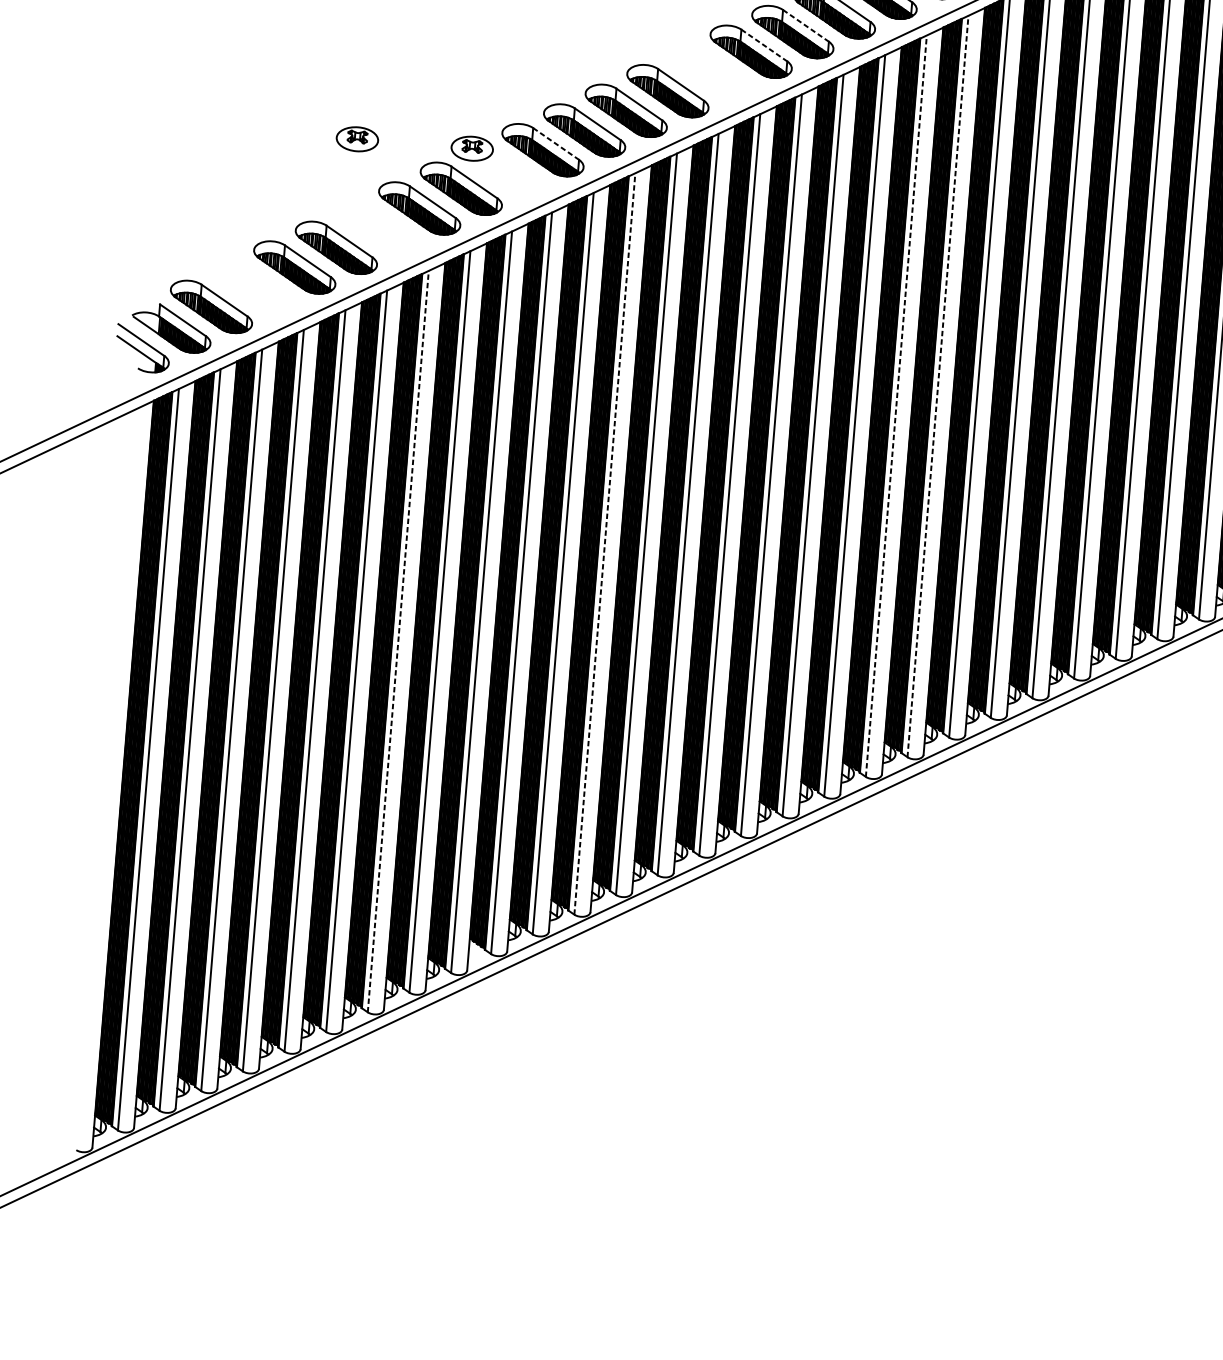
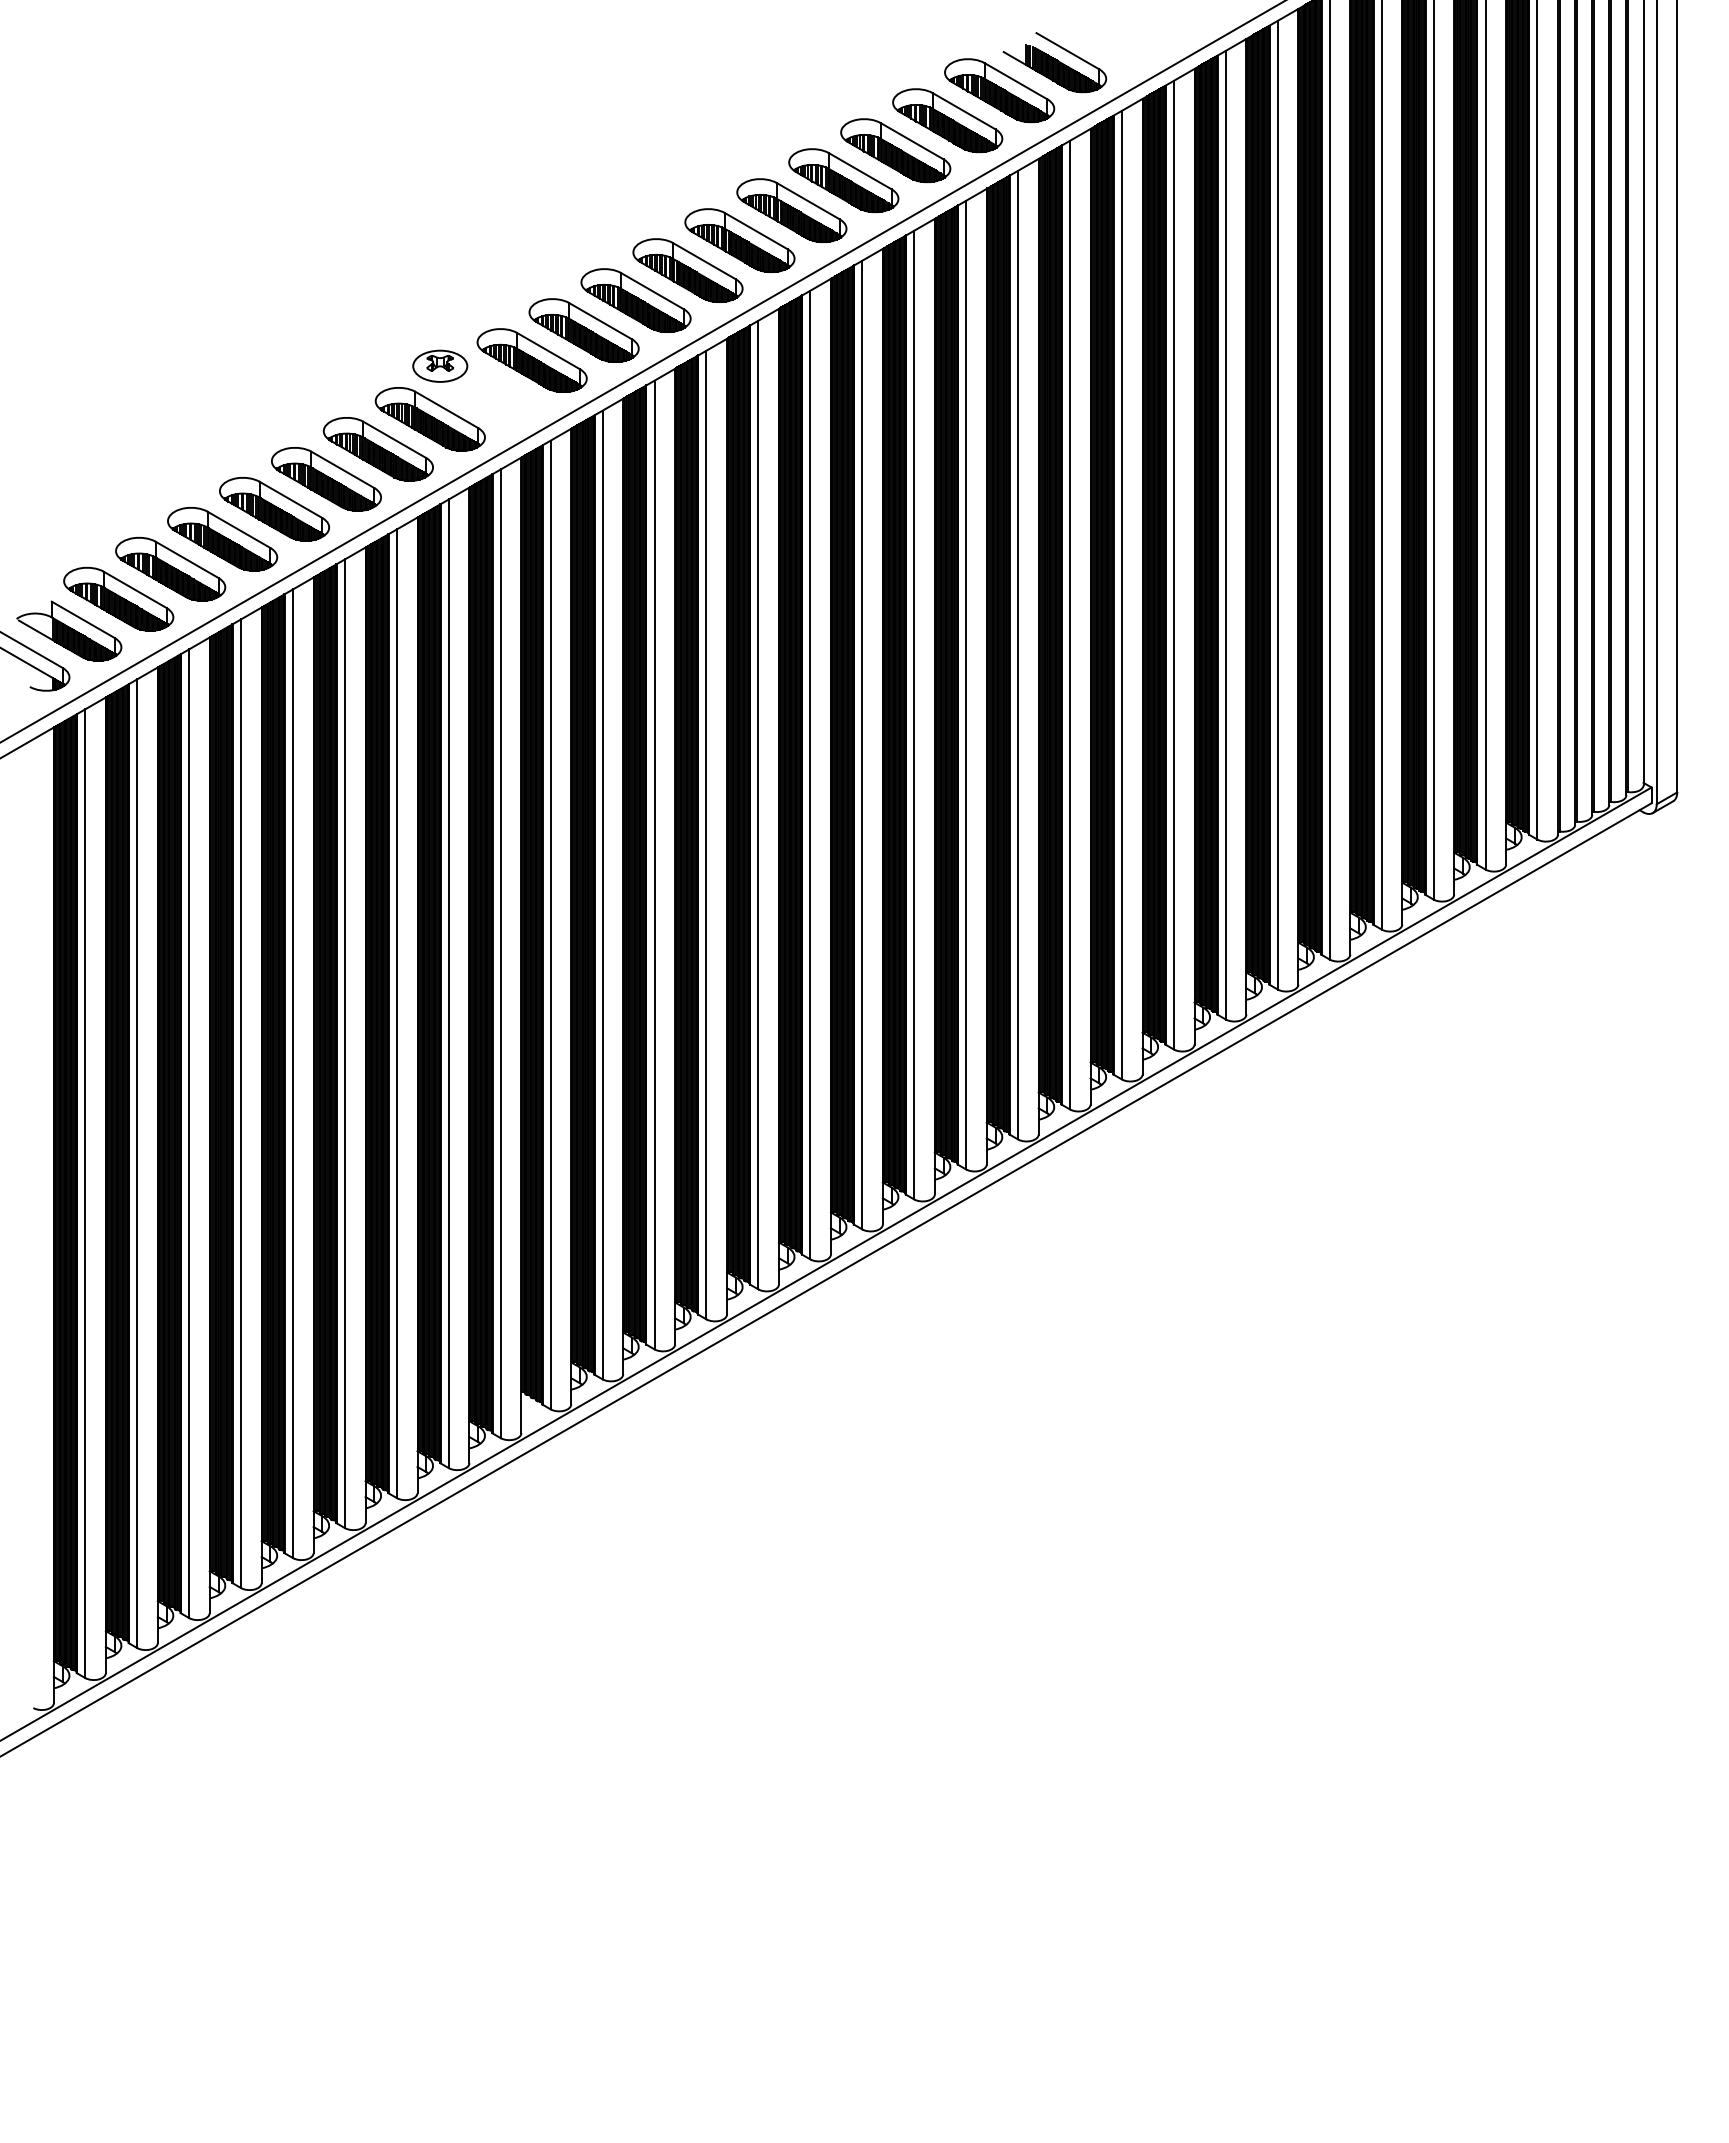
line: (806, 26) -> (860, 171), dashed -> solid
line: (764, 45) -> (808, 201), dashed -> solid
part: (709, 71) -> (739, 240), added
part: (357, 138) -> (290, 365), removed
line: (556, 144) -> (549, 351), dashed -> solid
part: (378, 228) -> (326, 479), added
part: (252, 287) -> (170, 569), added
line: (938, 386) -> (1070, 624), dashed -> solid
line: (896, 405) -> (1018, 654), dashed -> solid
line: (604, 543) -> (654, 864), dashed -> solid
line: (398, 641) -> (396, 1013), dashed -> solid

